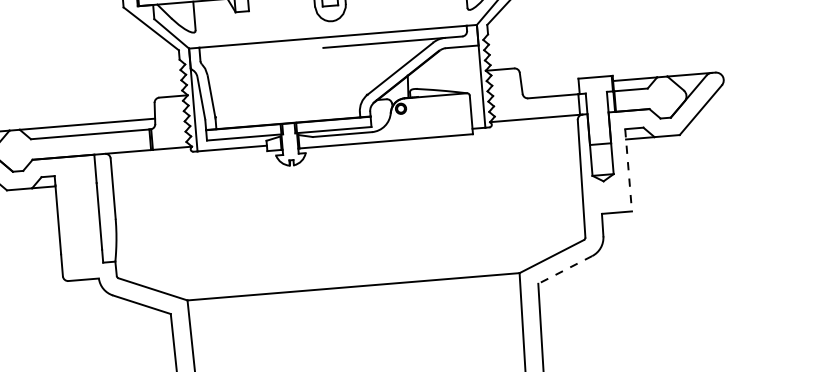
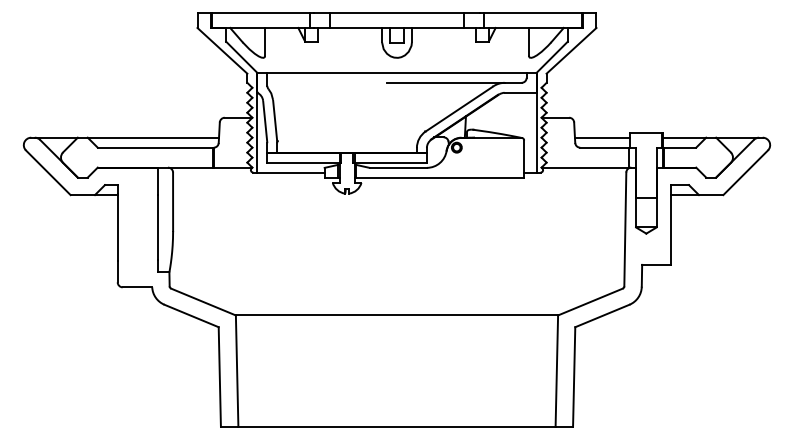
line: (550, 85) -> (602, 137), added
line: (628, 169) -> (671, 224), dashed -> solid
line: (564, 270) -> (601, 316), dashed -> solid

